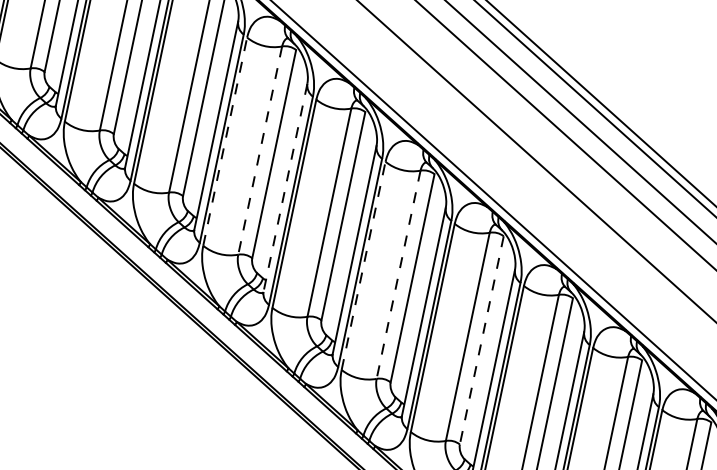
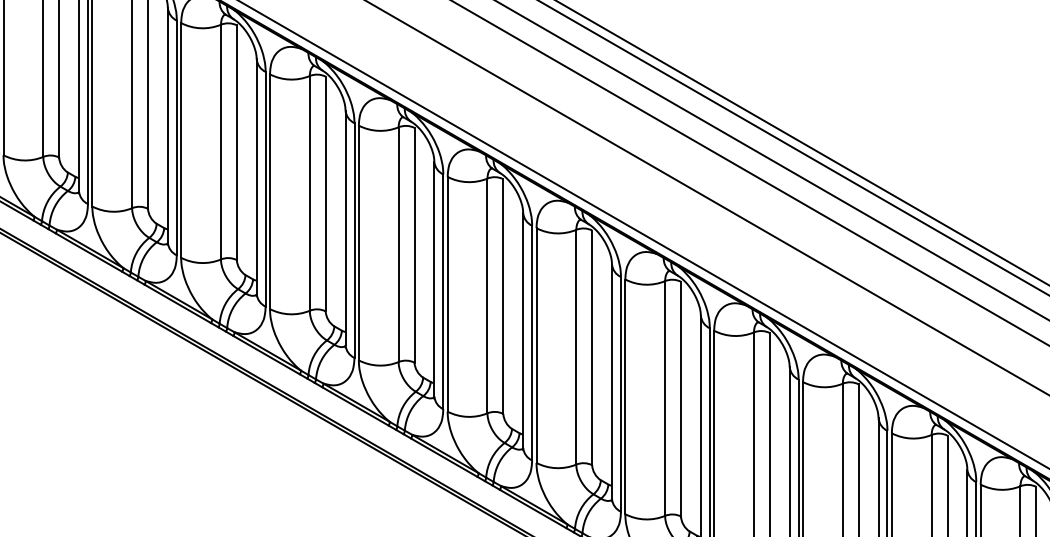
line: (225, 141) -> (270, 191), dashed -> solid
line: (259, 150) -> (309, 193), dashed -> solid
line: (285, 188) -> (345, 228), dashed -> solid
line: (363, 265) -> (447, 293), dashed -> solid
line: (398, 275) -> (487, 296), dashed -> solid
line: (481, 340) -> (592, 348), dashed -> solid

